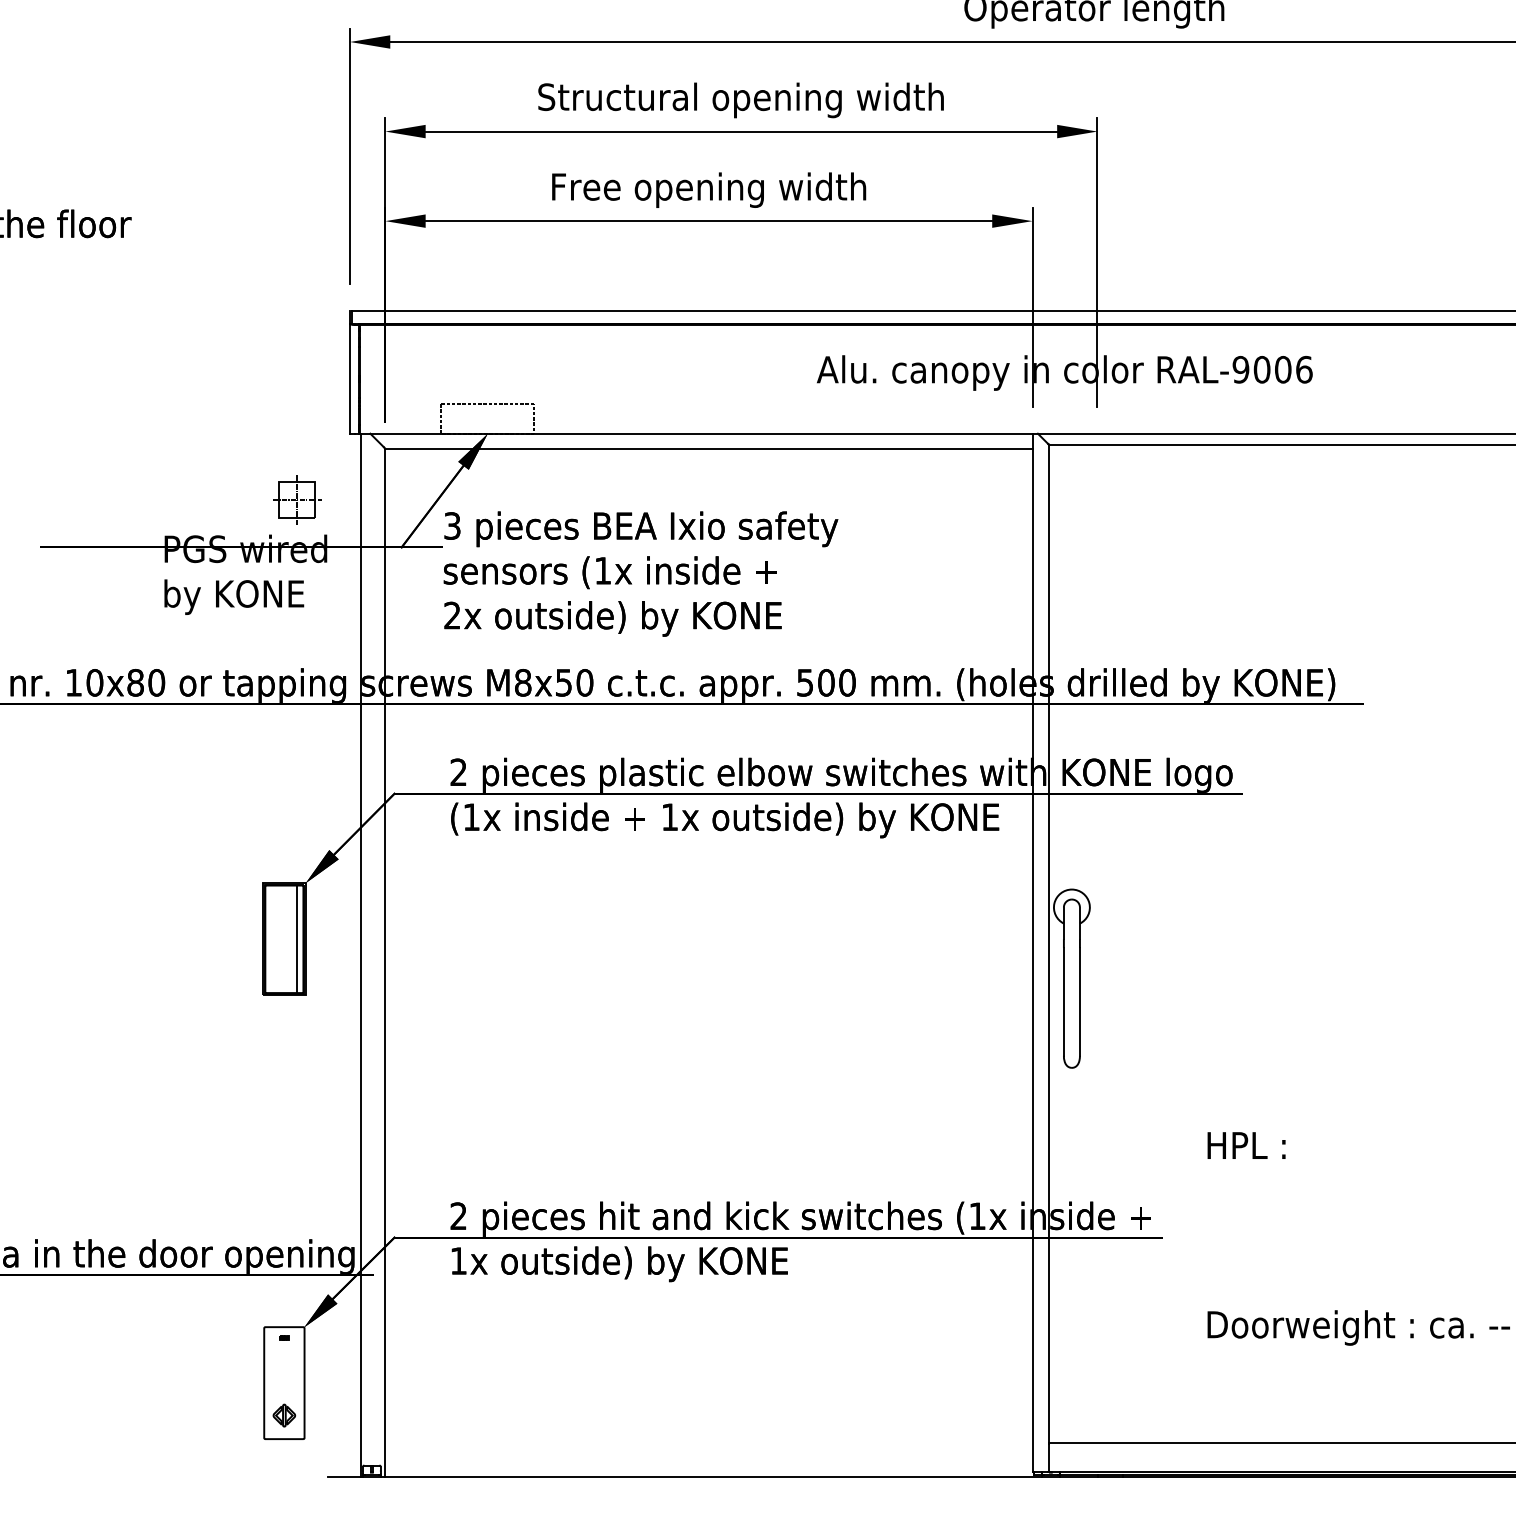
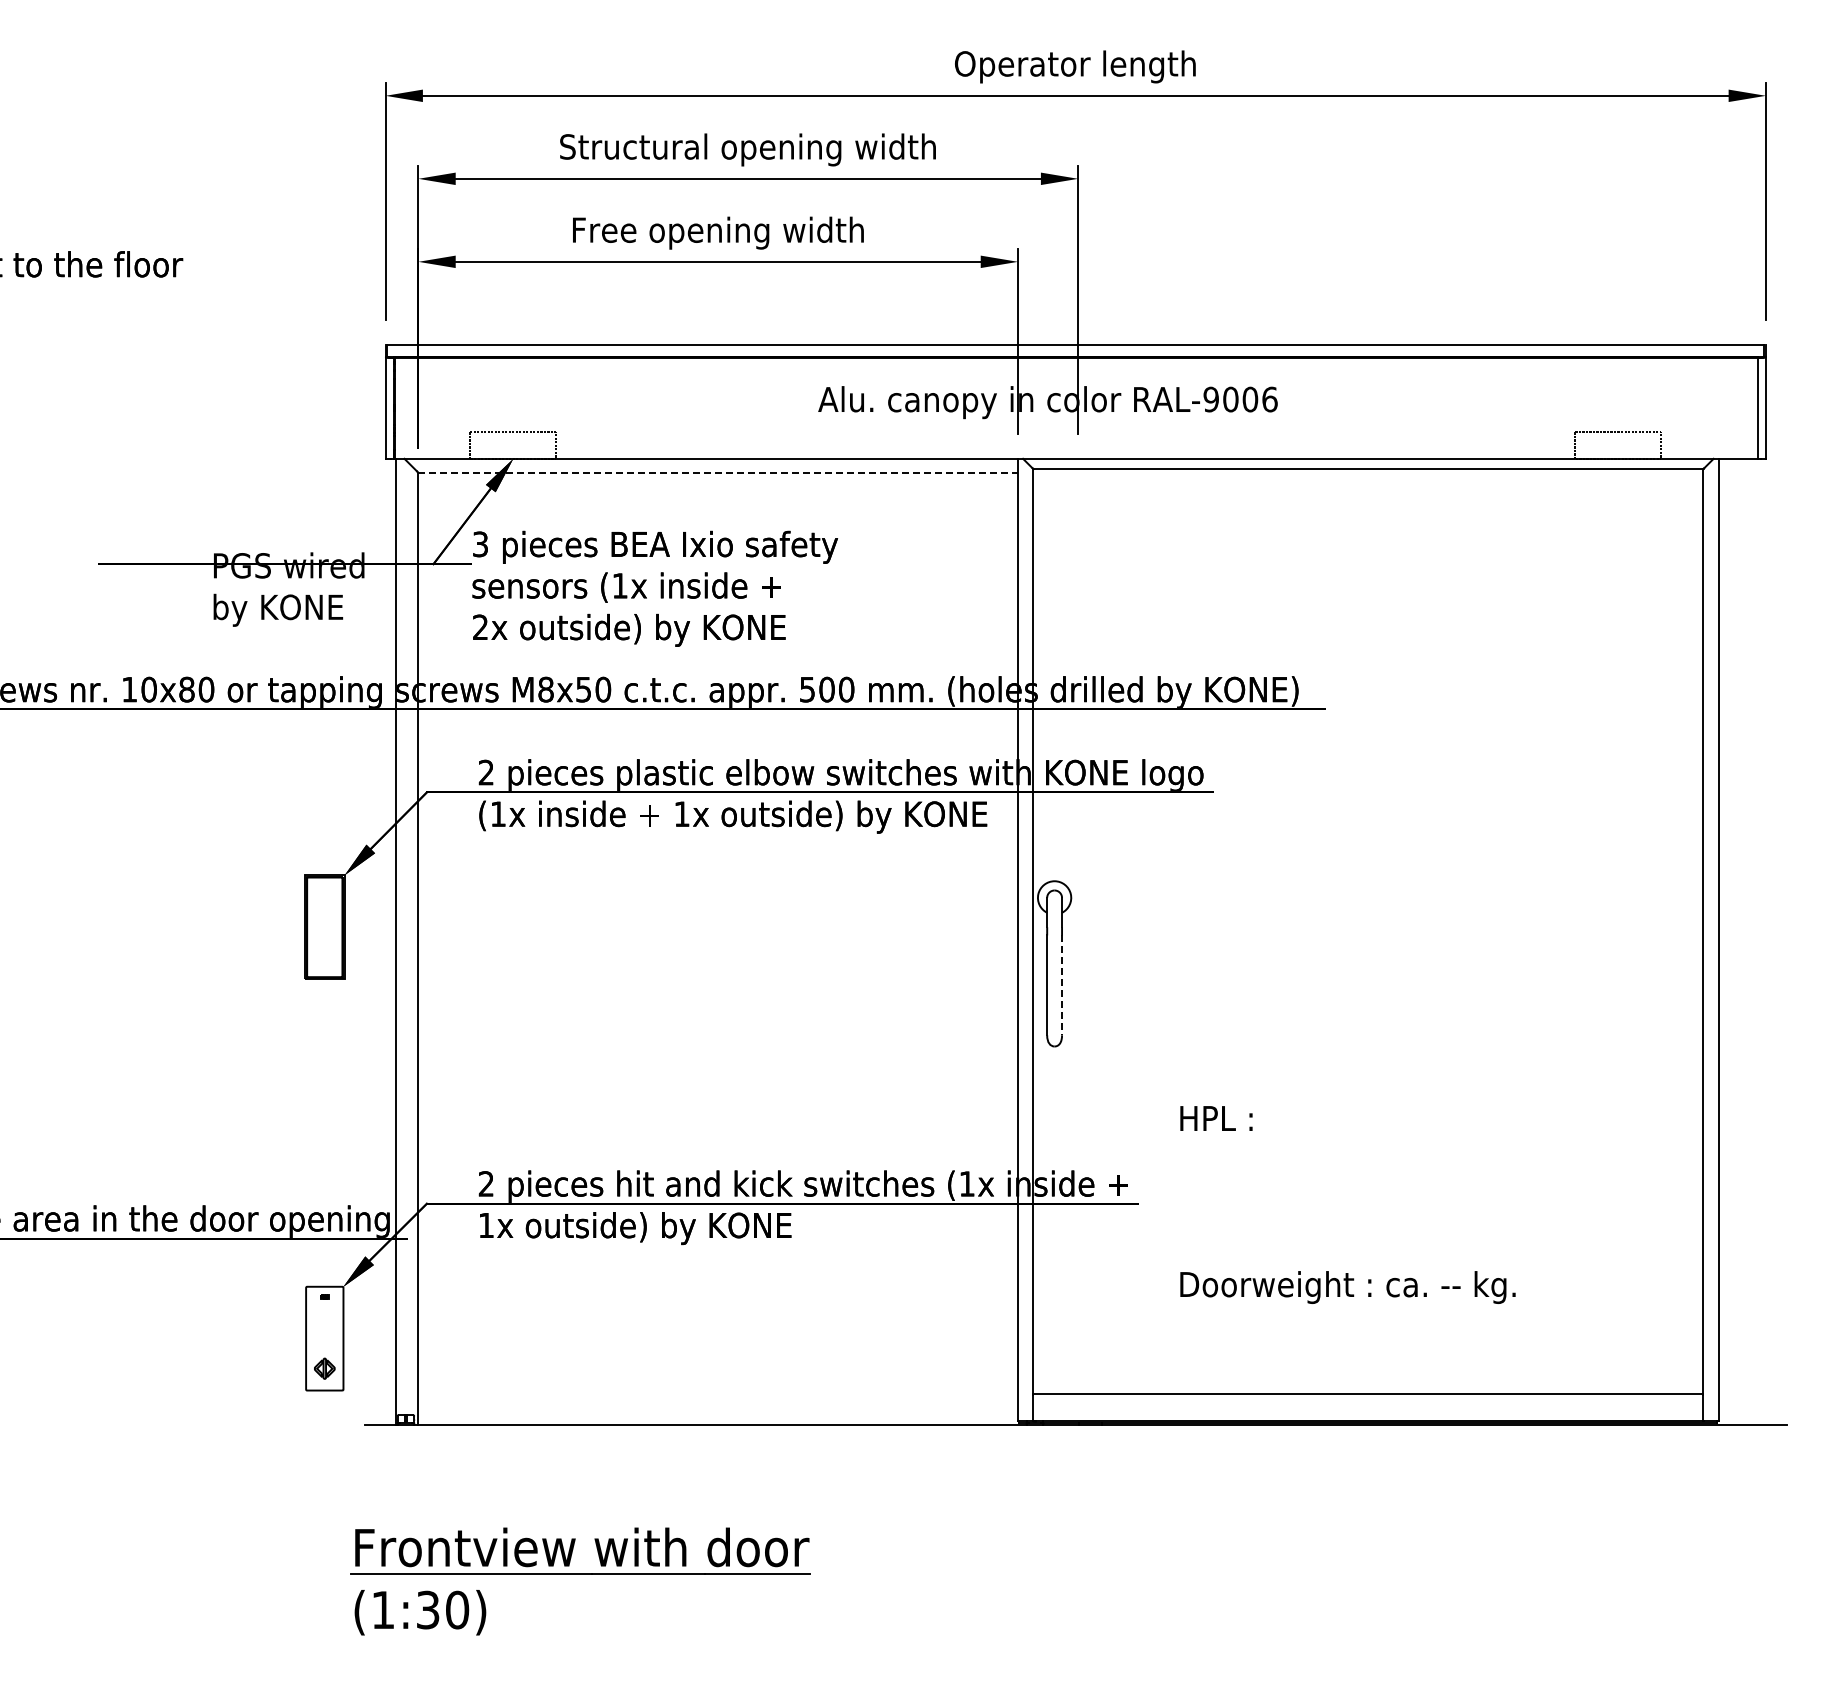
line: (709, 448) -> (718, 472), solid -> dashed
part: (297, 499) -> (336, 519), removed
line: (297, 939) -> (336, 927), removed
line: (1080, 1002) -> (1062, 985), solid -> dashed

